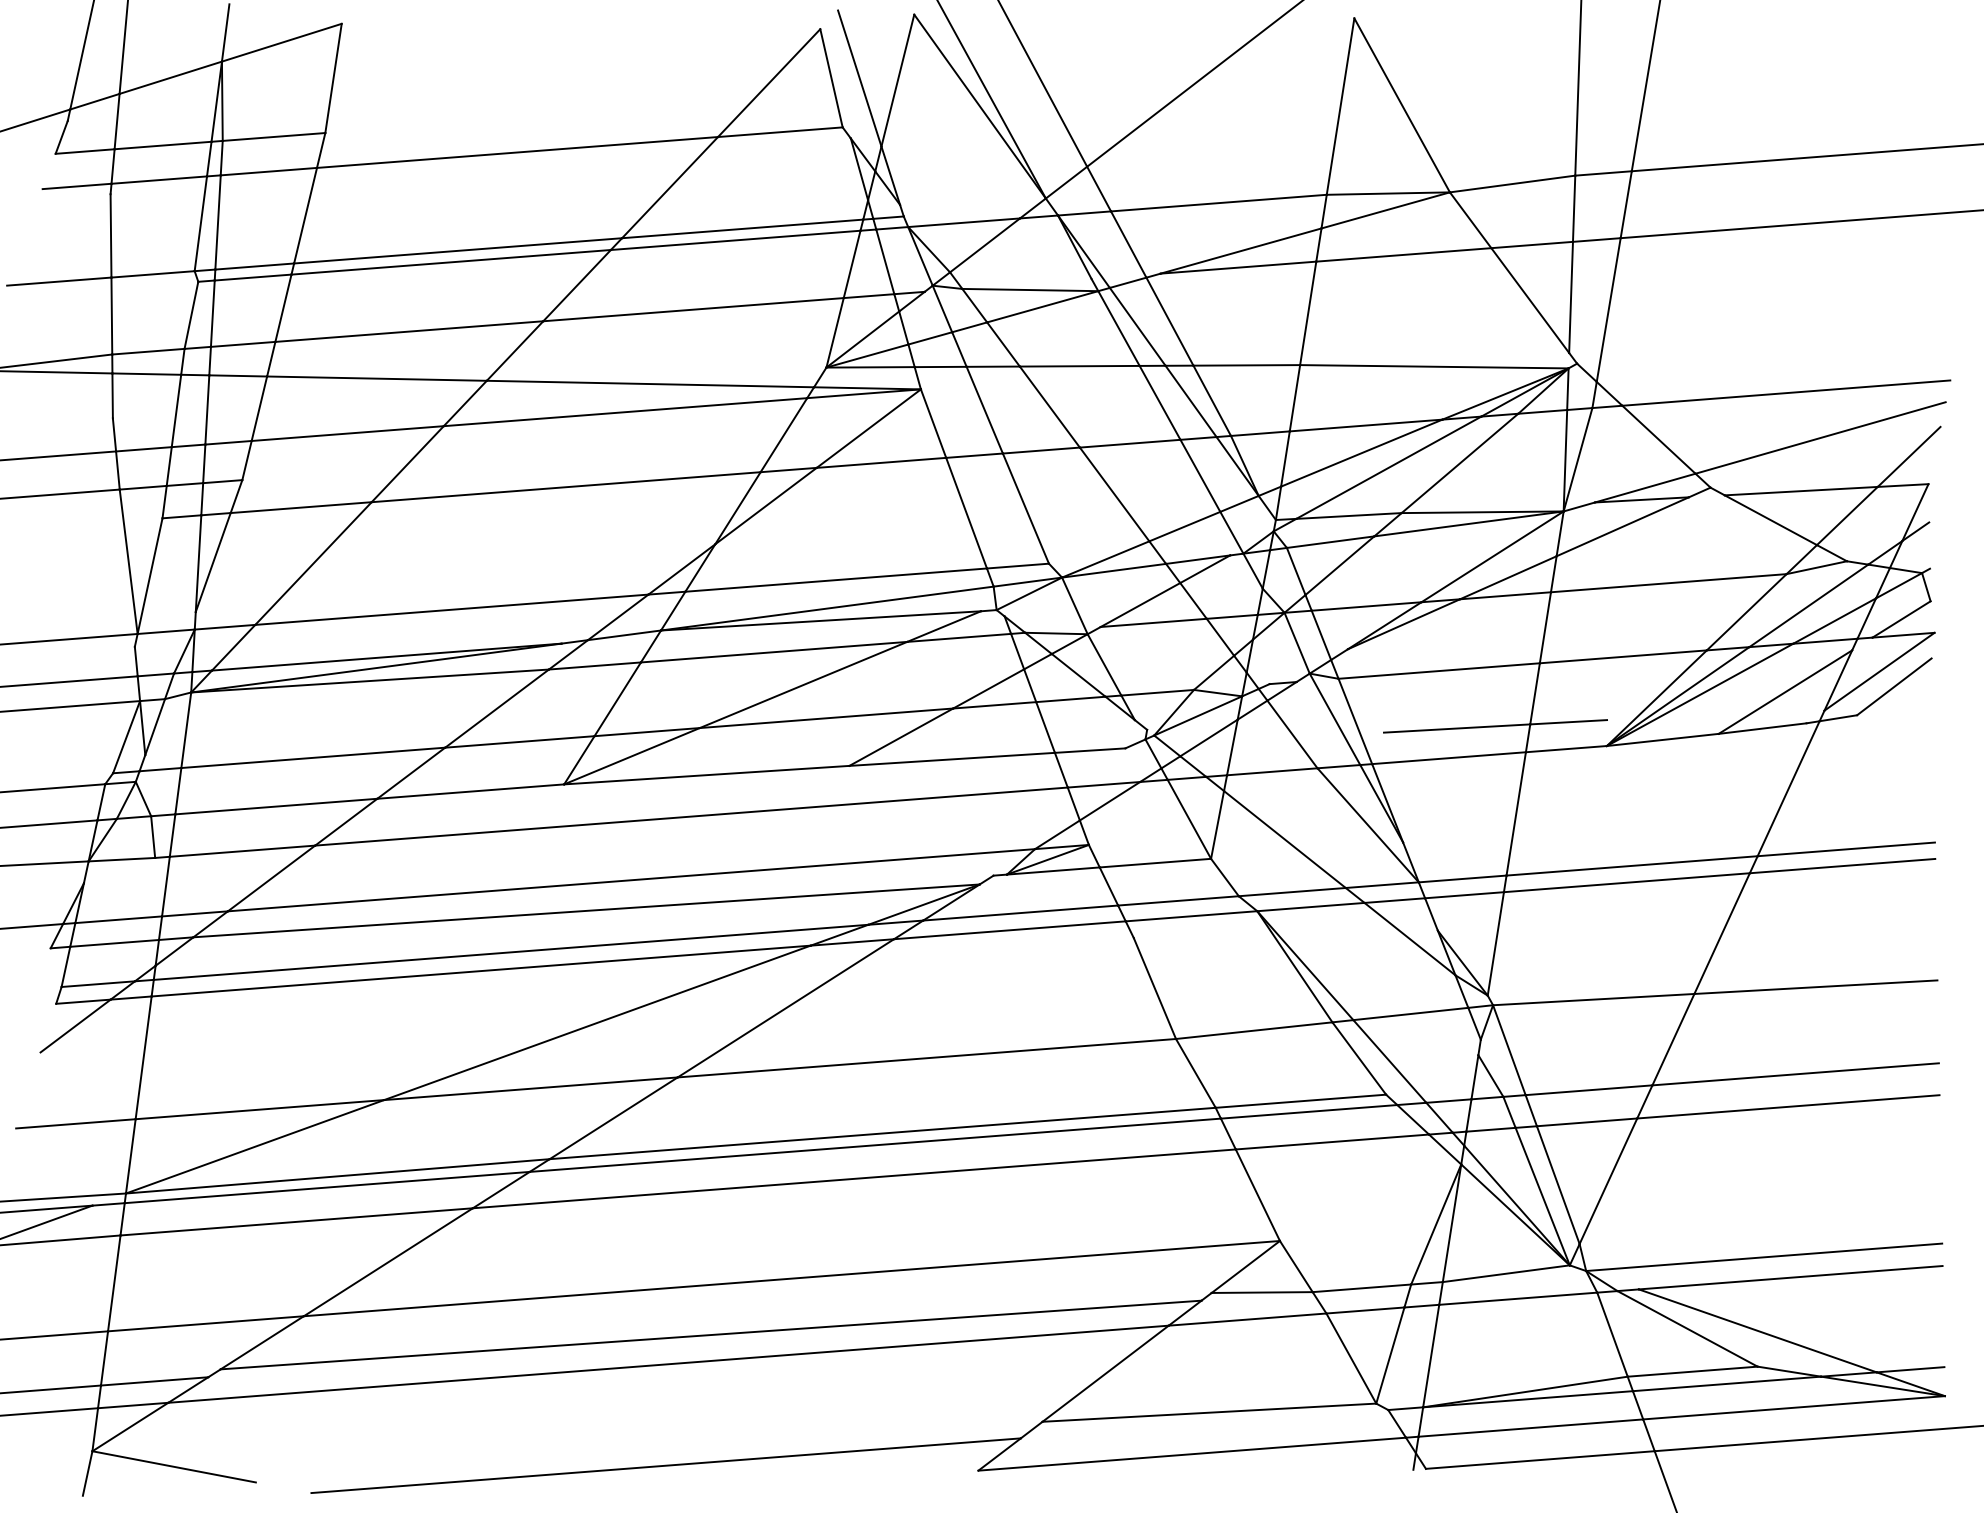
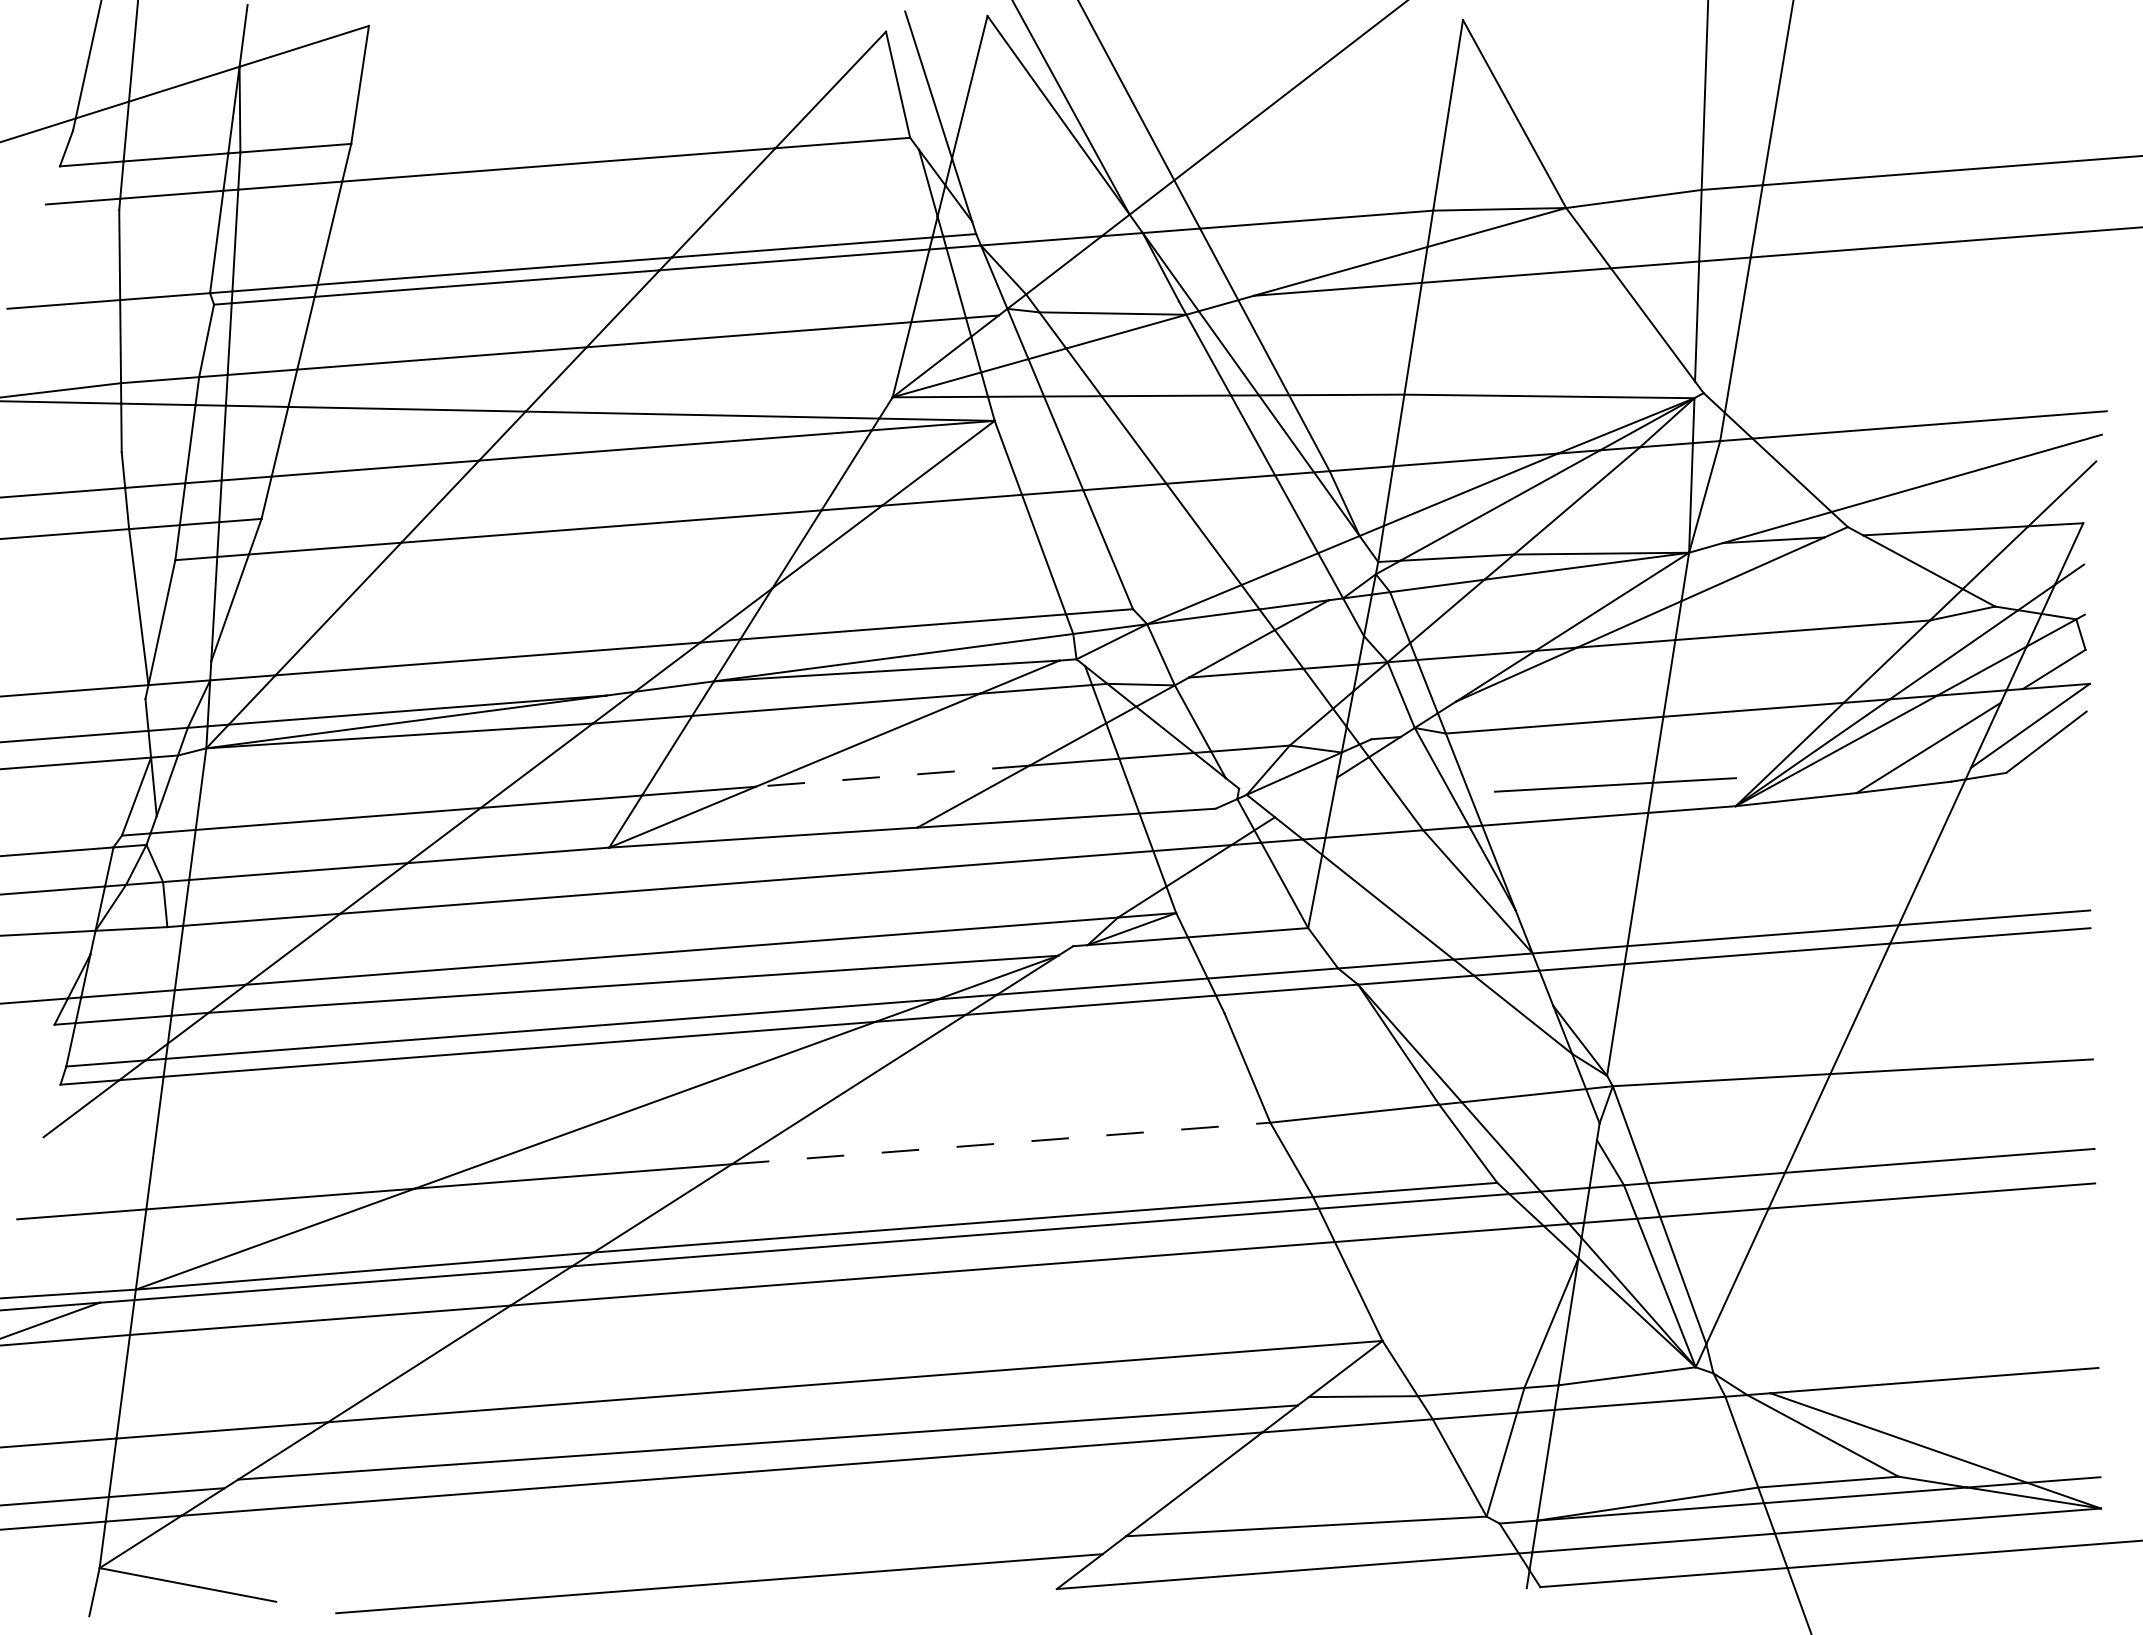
line: (826, 718) -> (892, 776), solid -> dashed
line: (1208, 737) -> (1305, 797), removed
line: (927, 1058) -> (1001, 1143), solid -> dashed
line: (1763, 1257) -> (1905, 1358), removed

